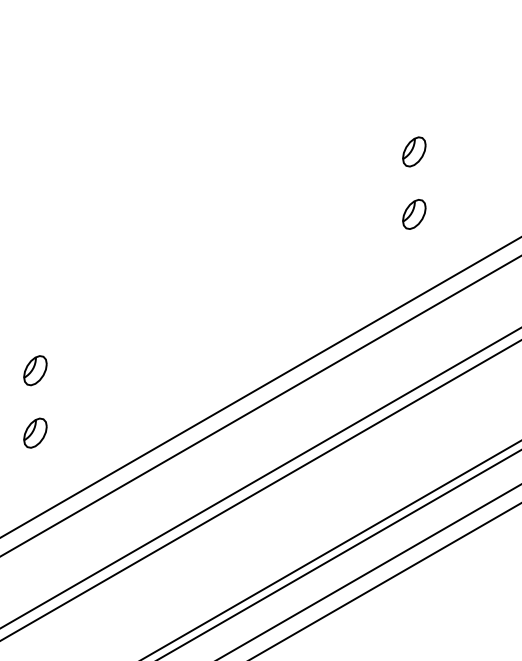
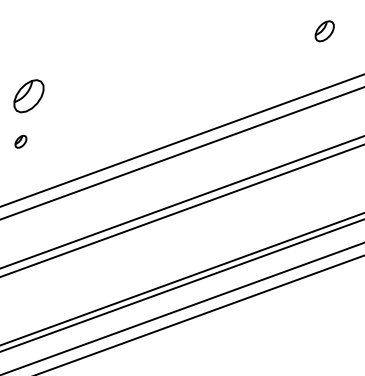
part: (35, 370) -> (29, 96), size x1.6
part: (35, 432) -> (21, 141), size x0.6

